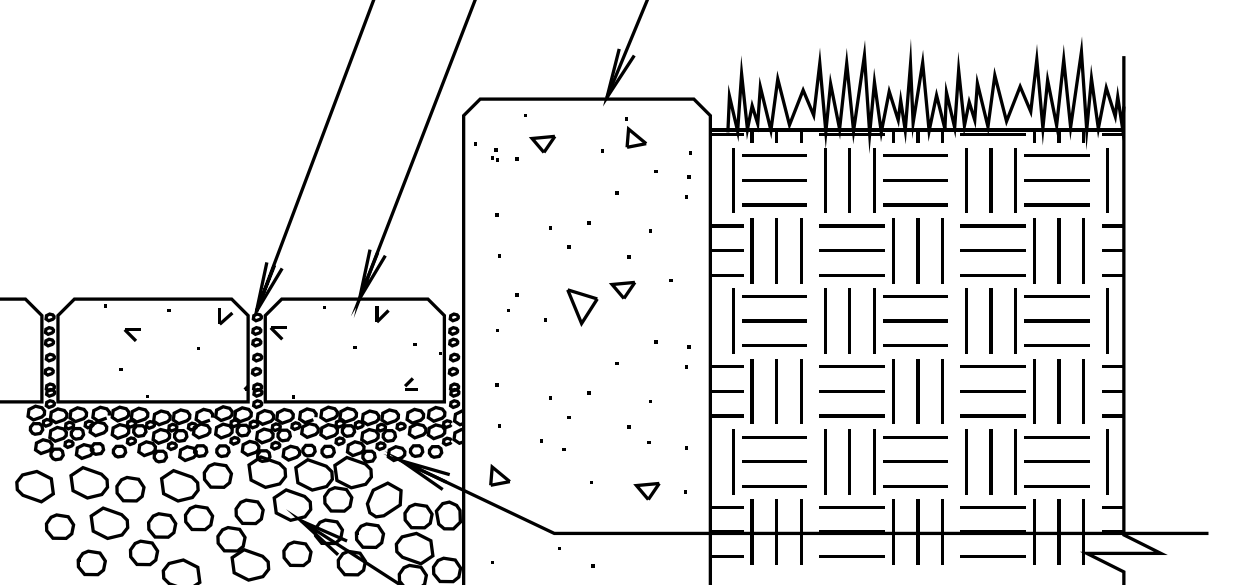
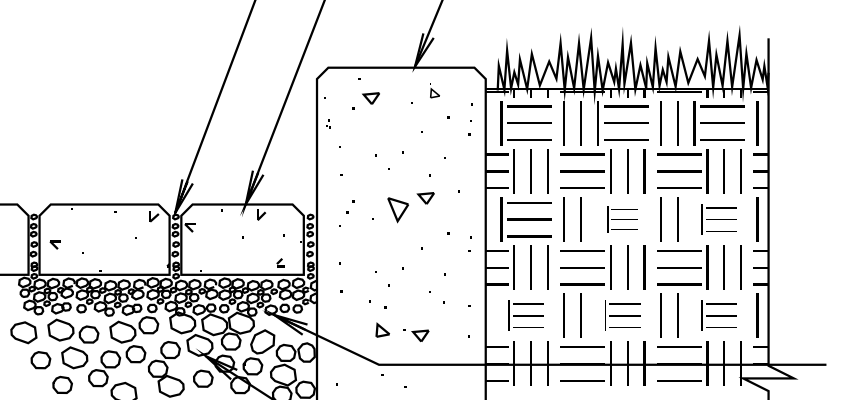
part: (635, 132) -> (434, 90), size x0.7
part: (495, 154) -> (328, 123), moved
part: (910, 321) -> (622, 219), size x0.6
part: (1050, 321) -> (718, 219), size x0.7
part: (131, 334) -> (54, 244), moved
part: (768, 461) -> (525, 315), size x0.7
part: (910, 461) -> (622, 315), size x0.7
part: (1050, 461) -> (718, 315), size x0.7
part: (499, 474) -> (382, 329), moved
part: (647, 490) -> (420, 335), moved

